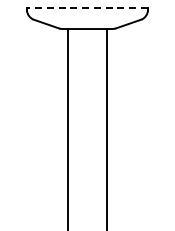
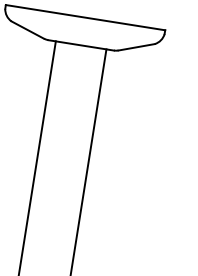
line: (87, 8) -> (85, 18), dashed -> solid

